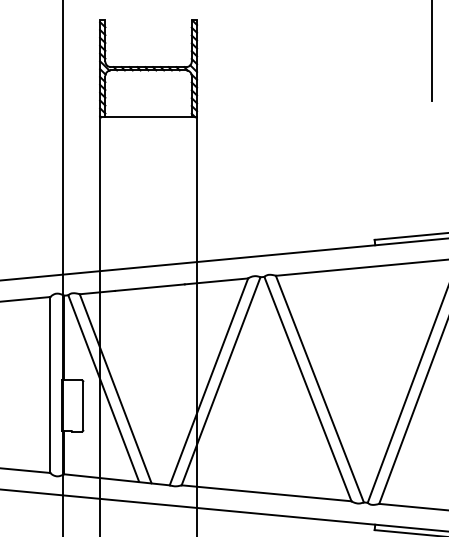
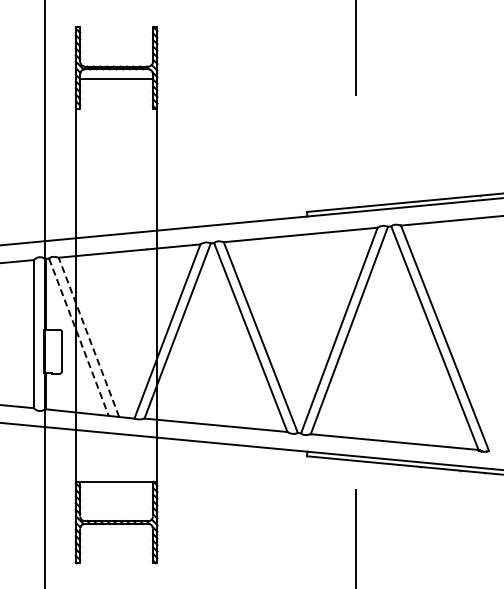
line: (148, 116) -> (116, 78), moved
line: (115, 387) -> (88, 336), solid -> dashed
line: (103, 389) -> (78, 337), solid -> dashed

